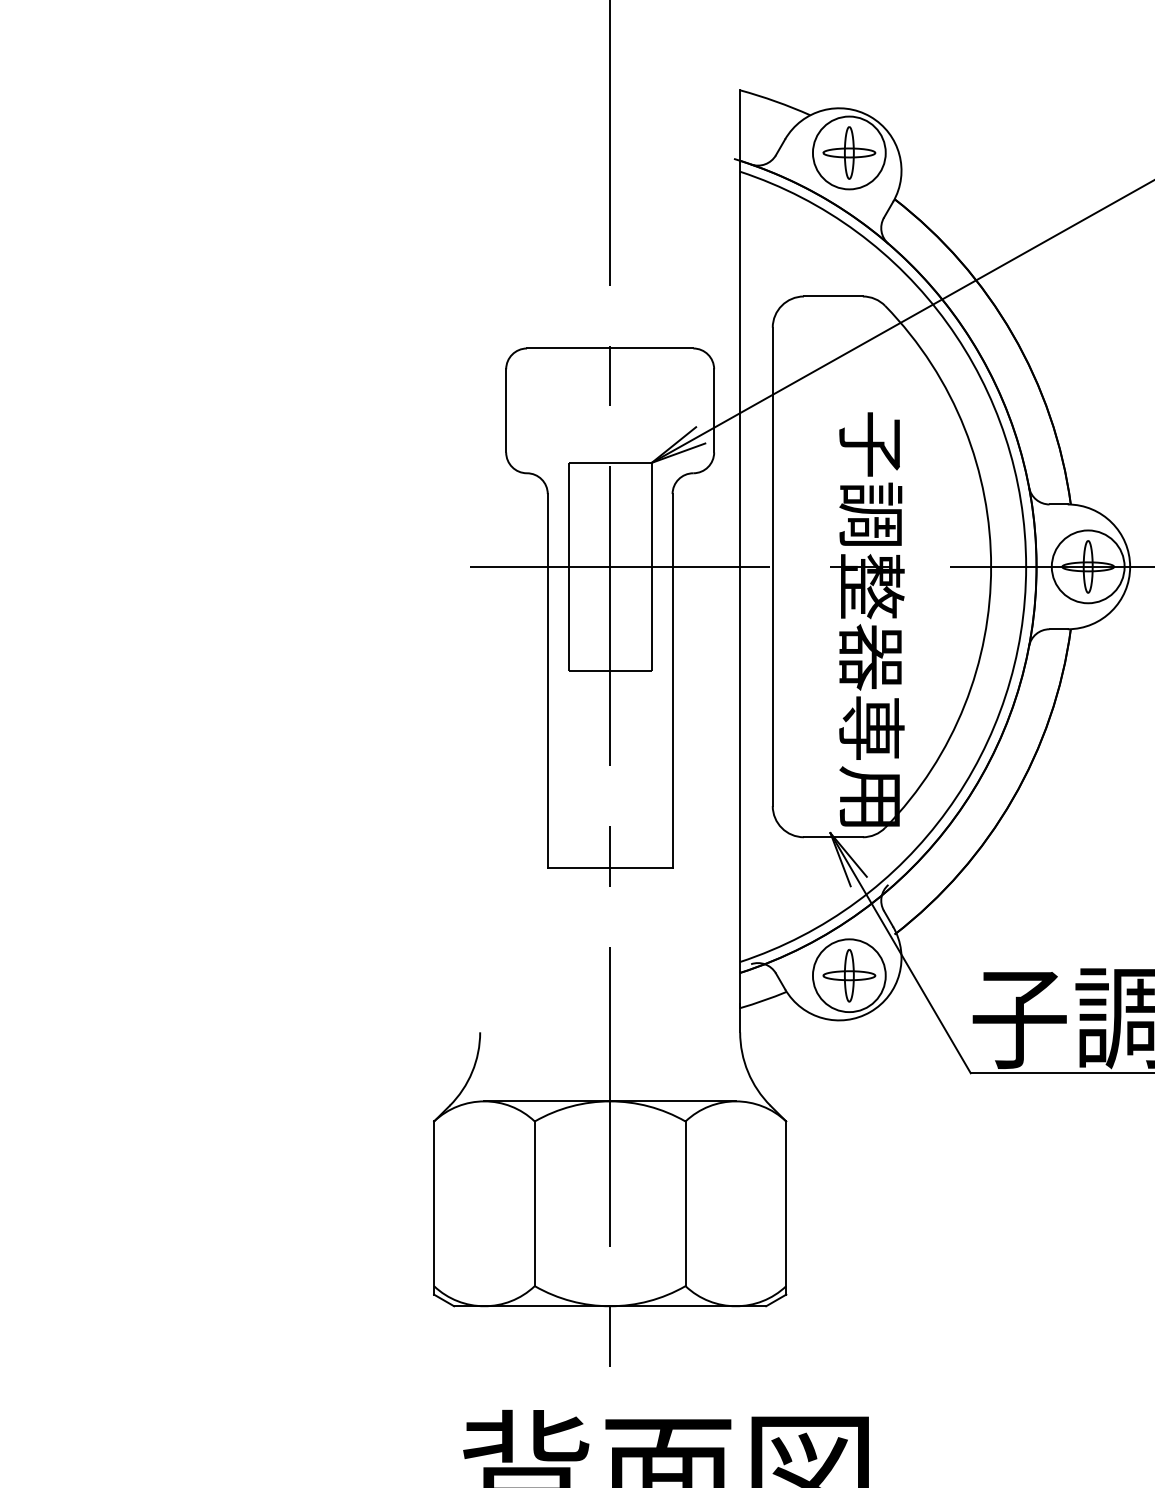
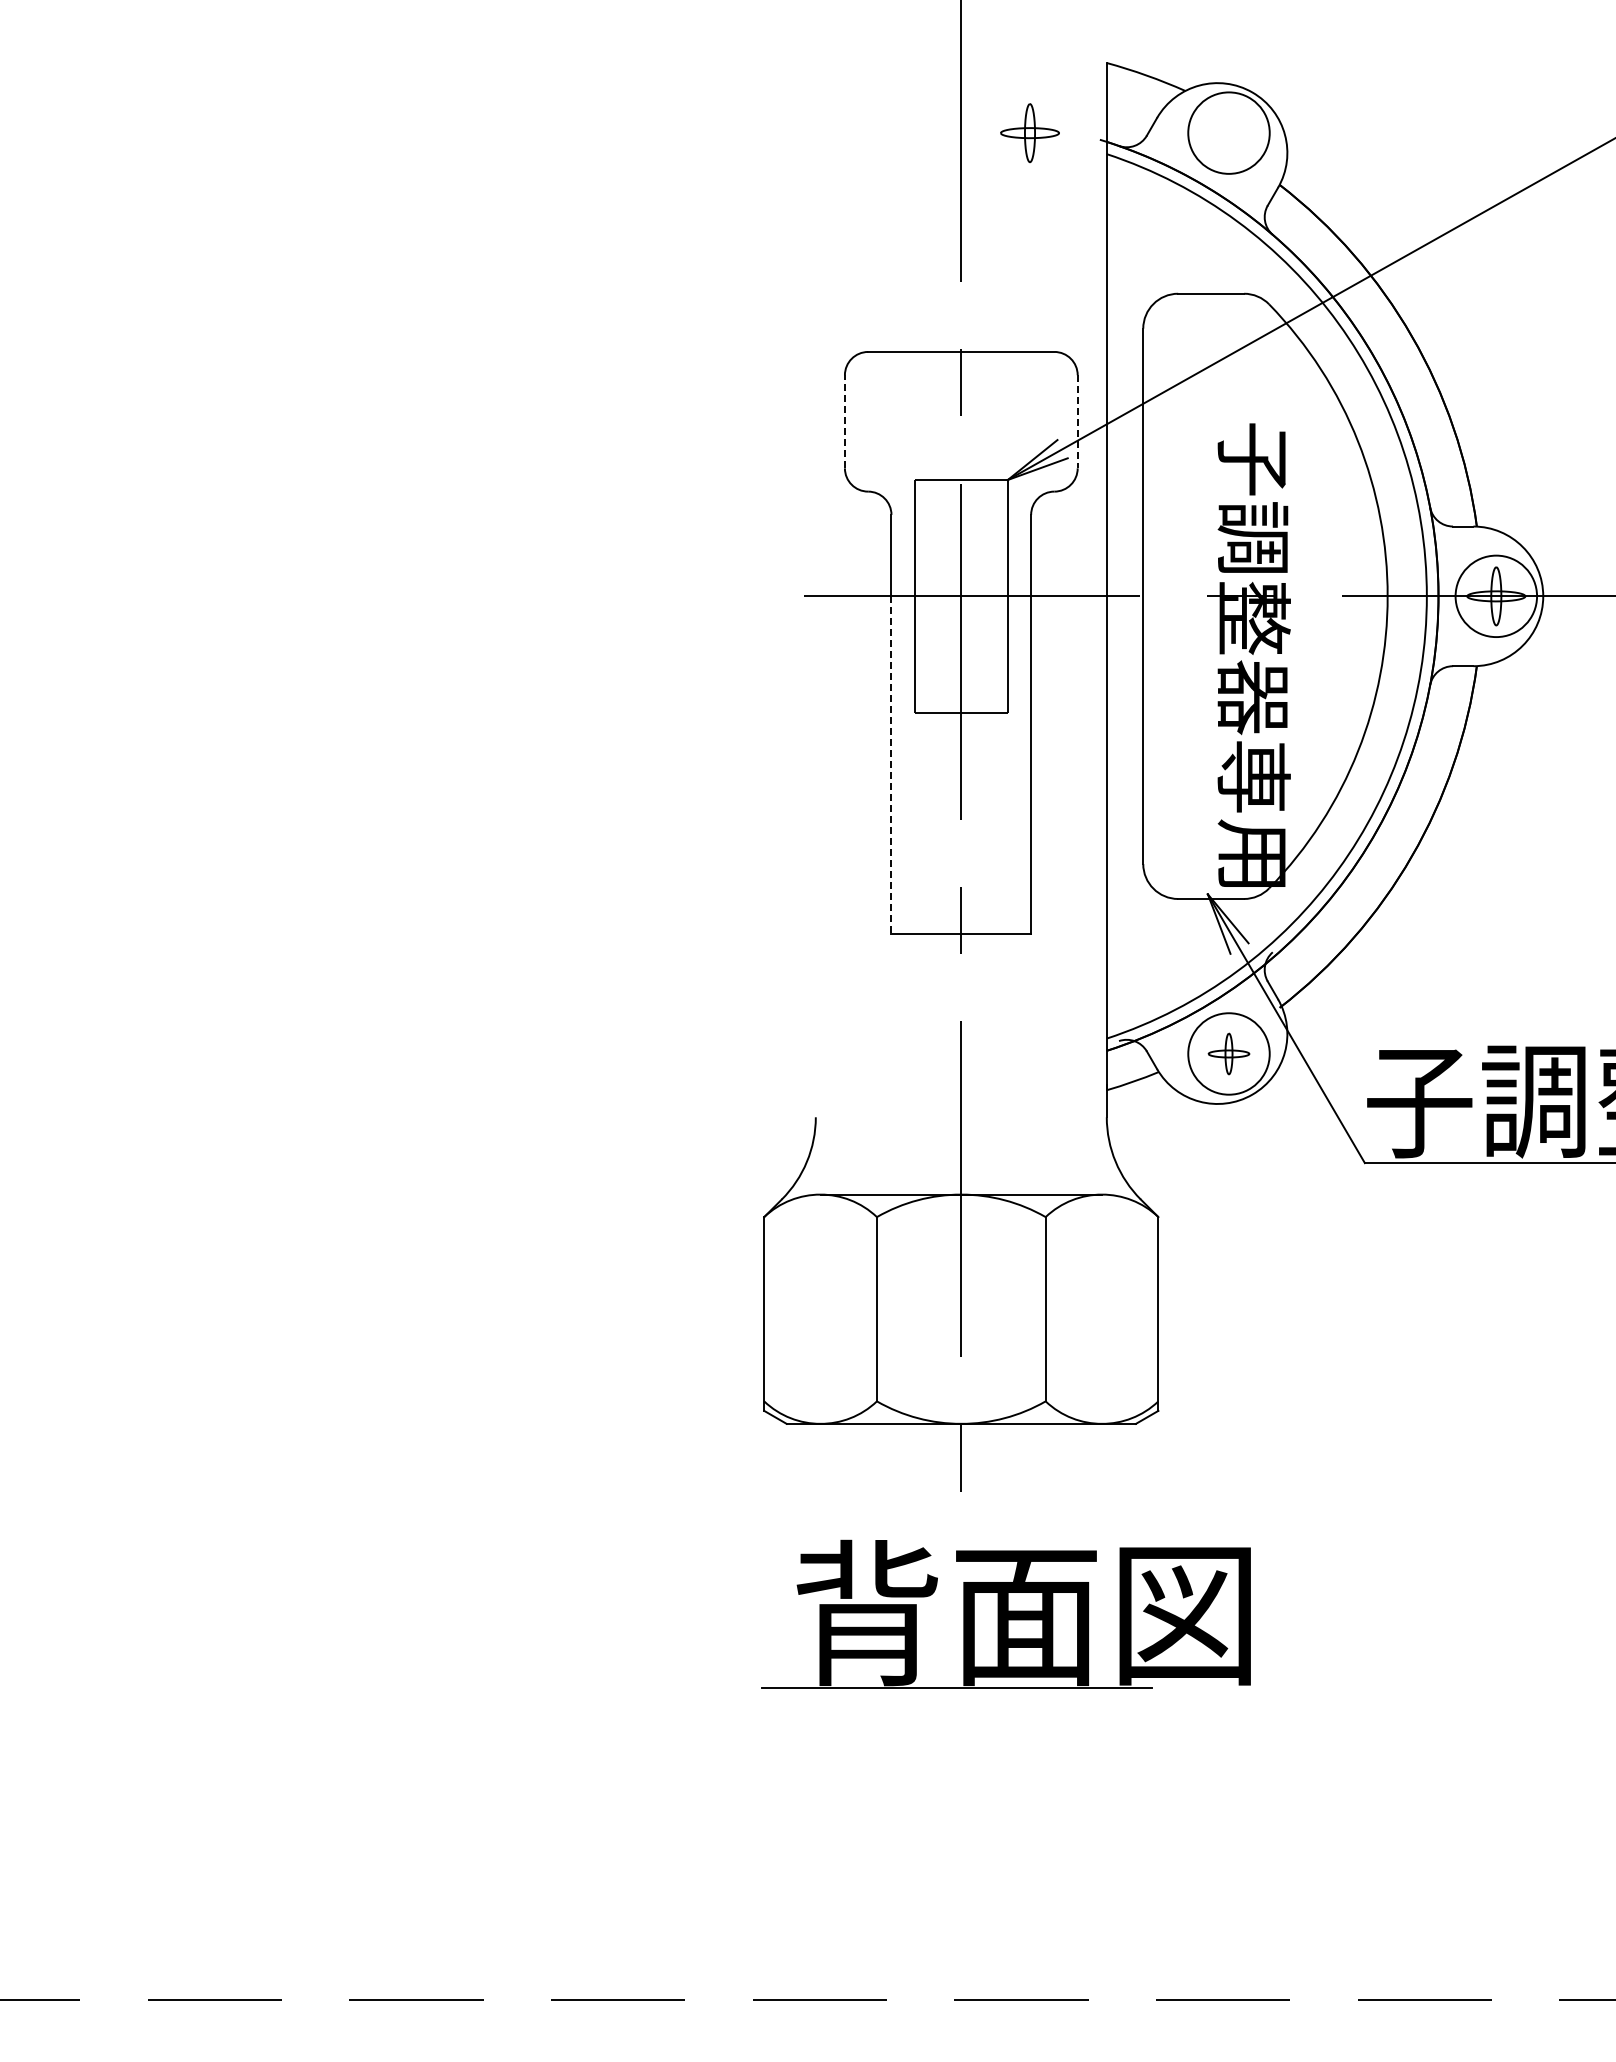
part: (848, 152) -> (1029, 132), moved
line: (505, 410) -> (844, 421), solid -> dashed
line: (713, 410) -> (1077, 421), solid -> dashed
line: (547, 717) -> (891, 765), solid -> dashed
part: (848, 975) -> (1228, 1053), size x0.7

